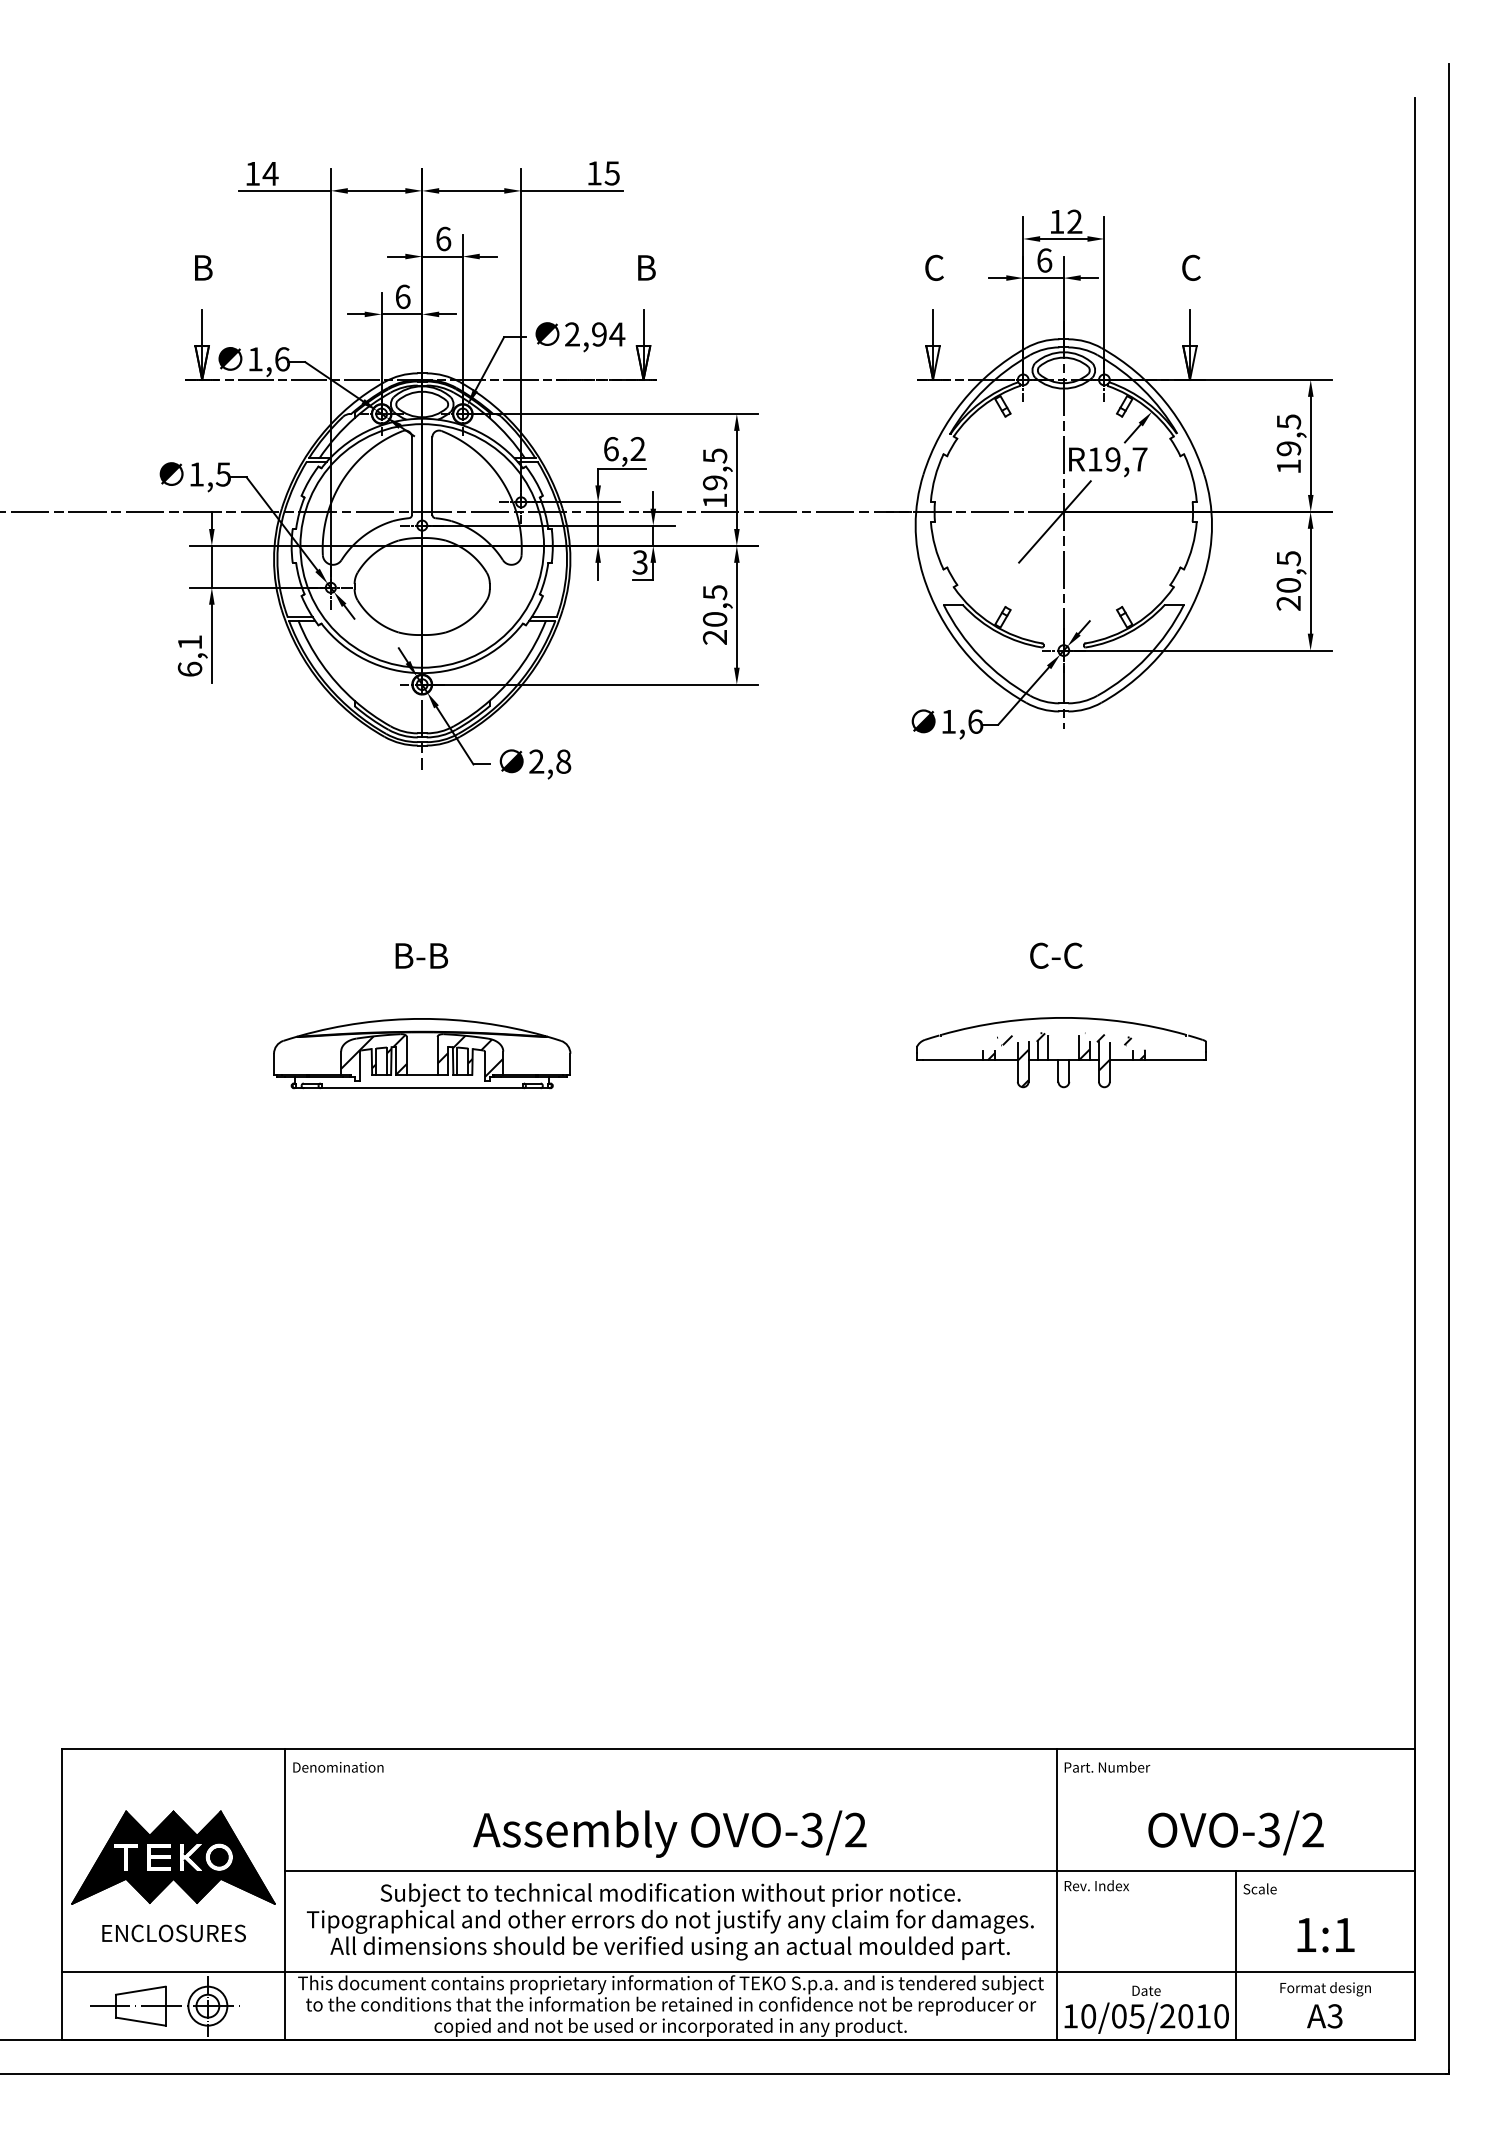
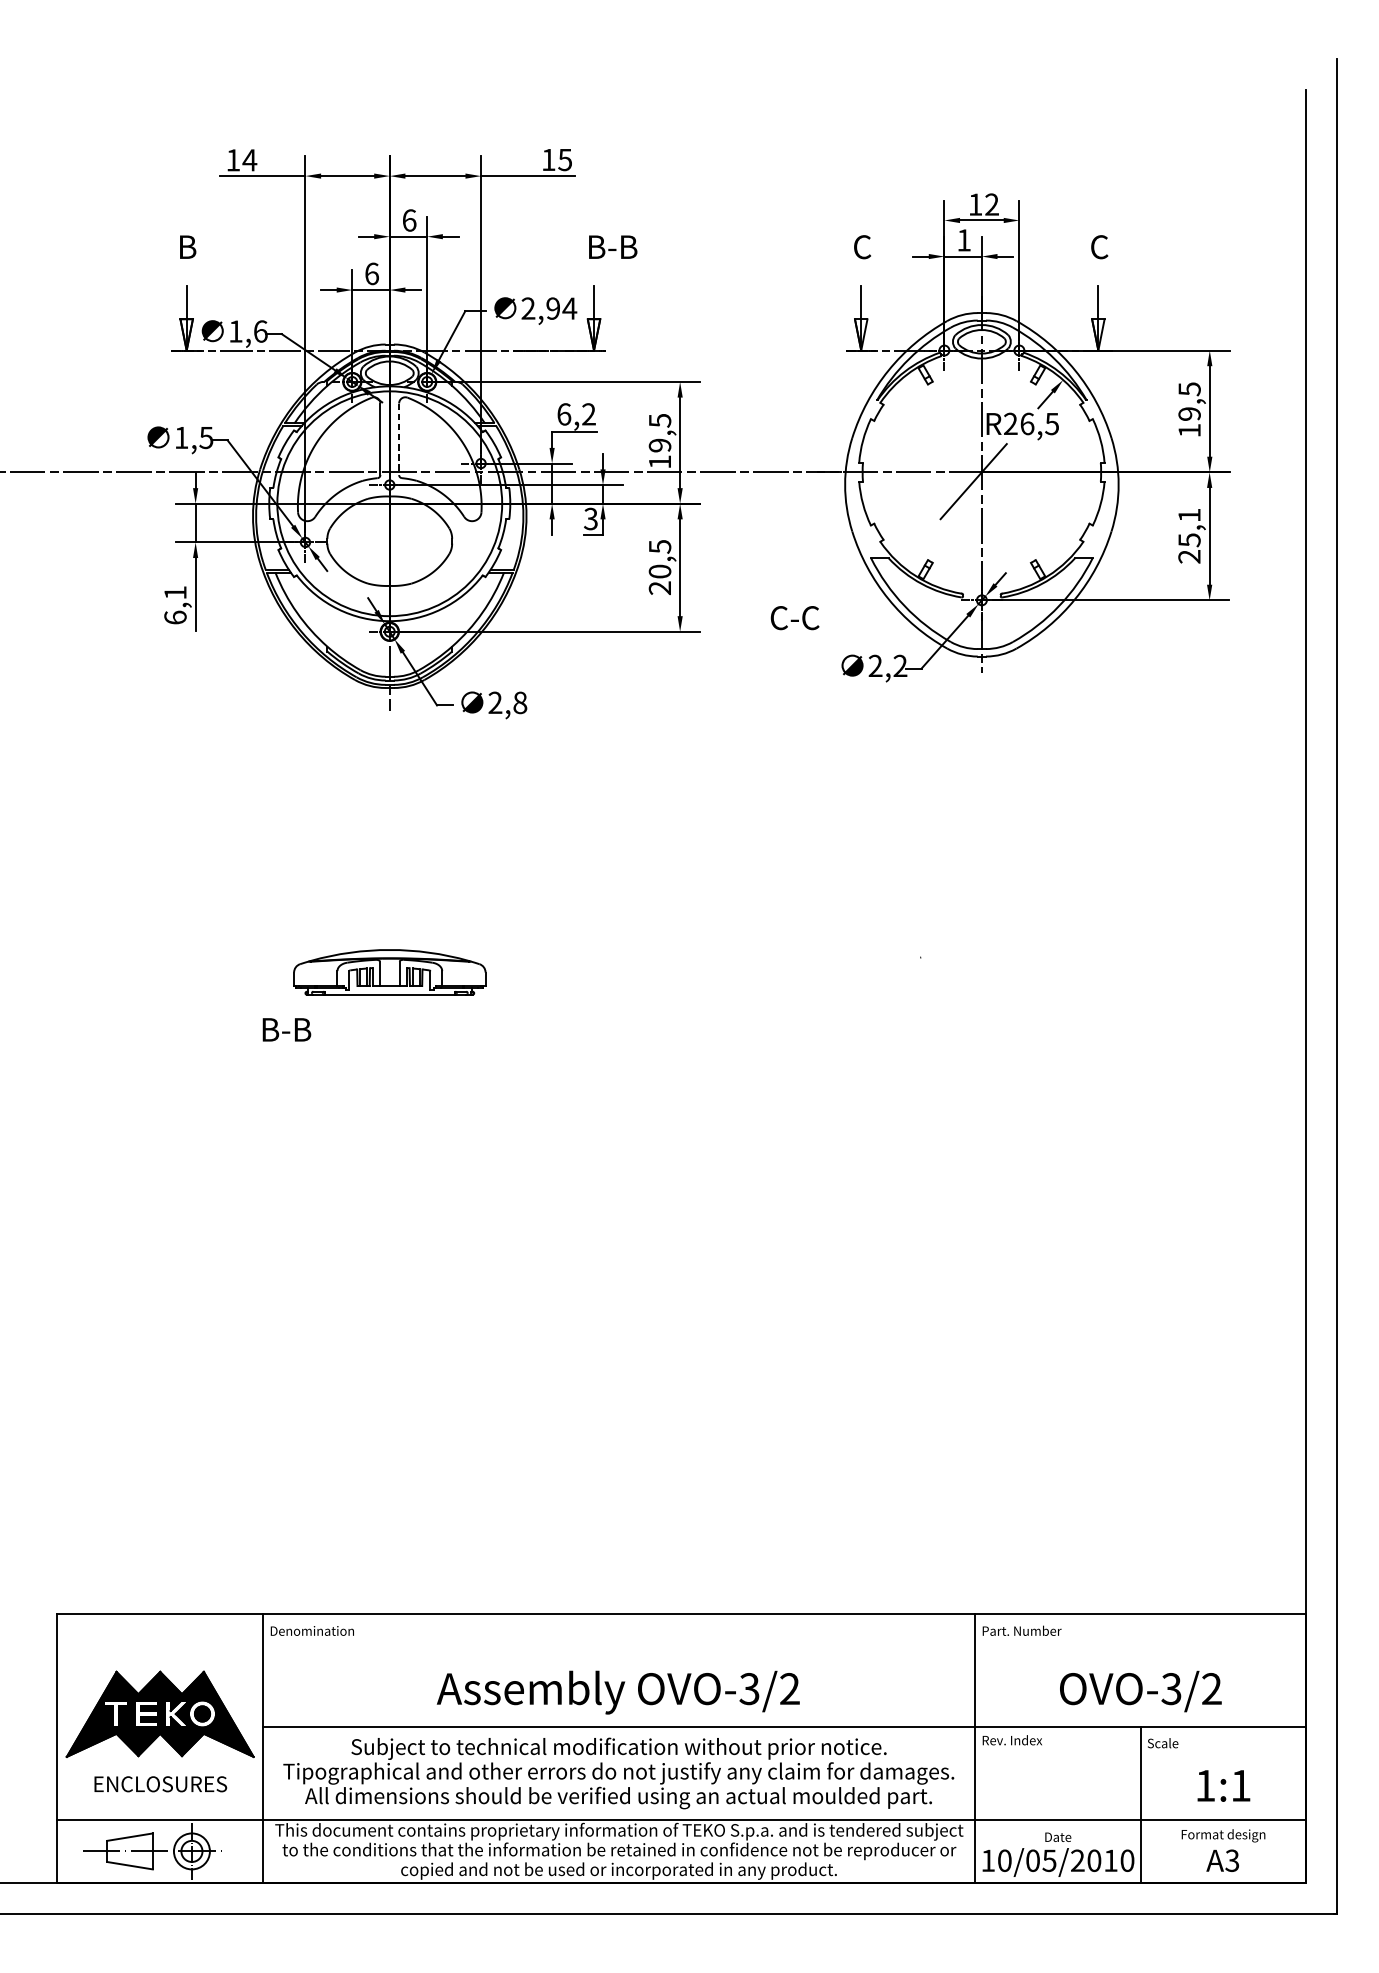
text: (1044, 260) -> (964, 240), 6 -> 1
text: (674, 267) -> (622, 246), B -> B-B
text: (1117, 459) -> (1031, 423), R19,7 -> R26,5
line: (432, 476) -> (399, 439), solid -> dashed
text: (1288, 572) -> (1189, 528), 20,5 -> 25,1
text: (962, 721) -> (888, 665), 1,6 -> 2,2
text: (421, 955) -> (286, 1029), moved
text: (1056, 955) -> (795, 617), moved
part: (422, 1053) -> (390, 972), size x0.7
part: (1061, 1059) -> (979, 977), removed

